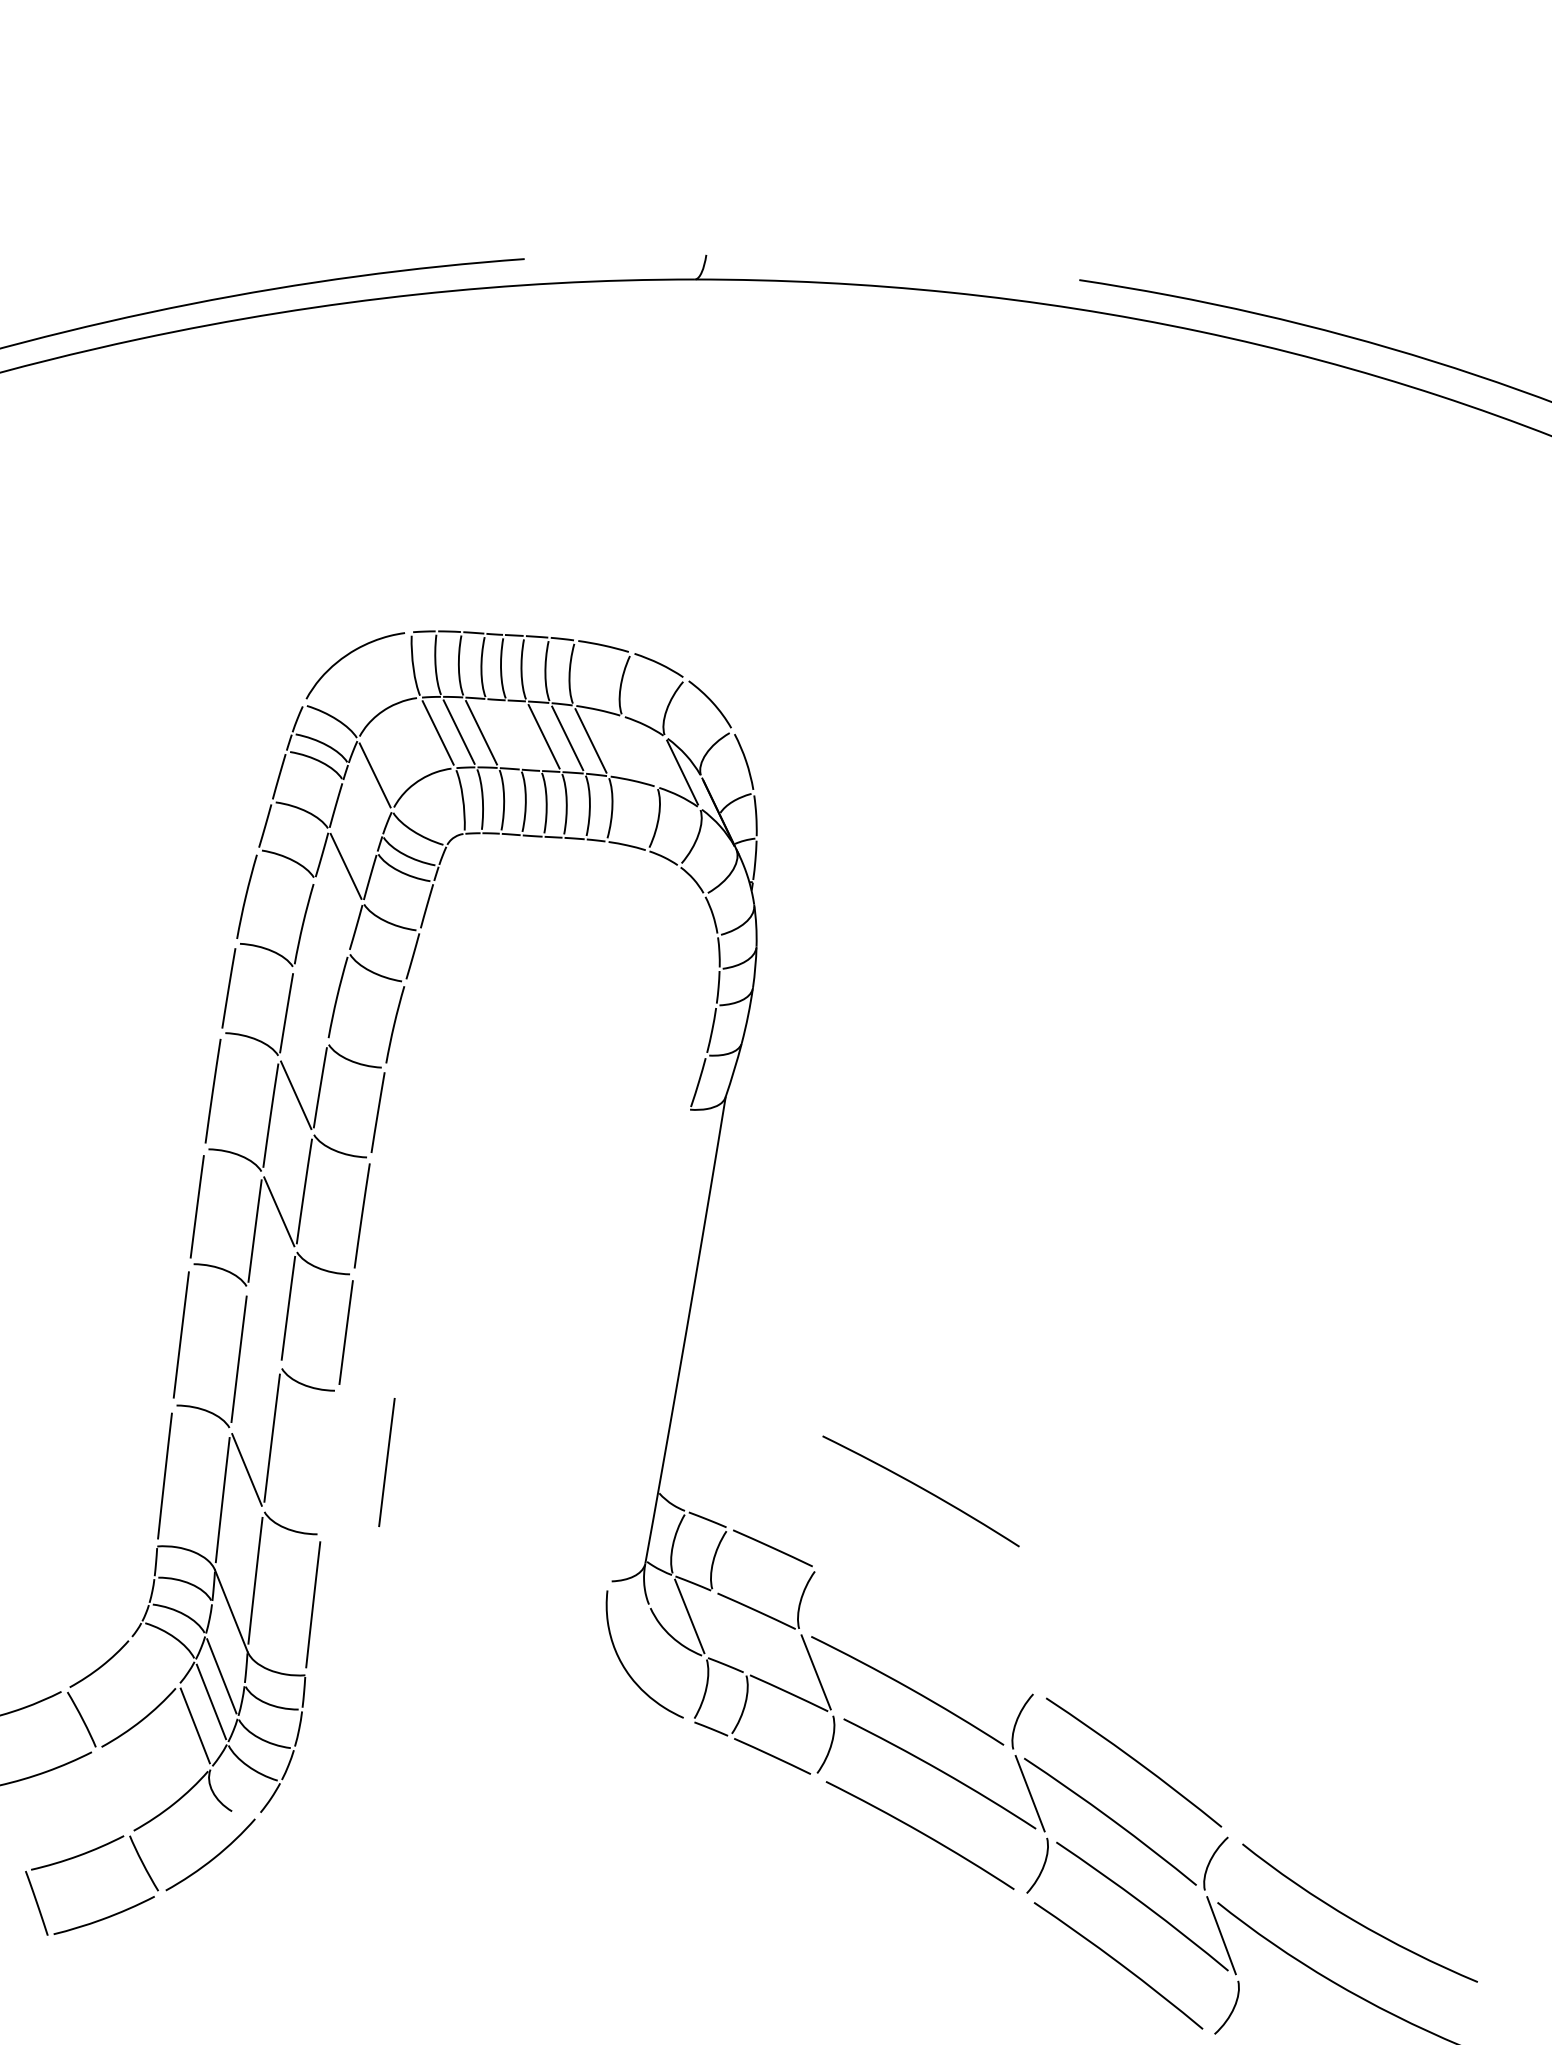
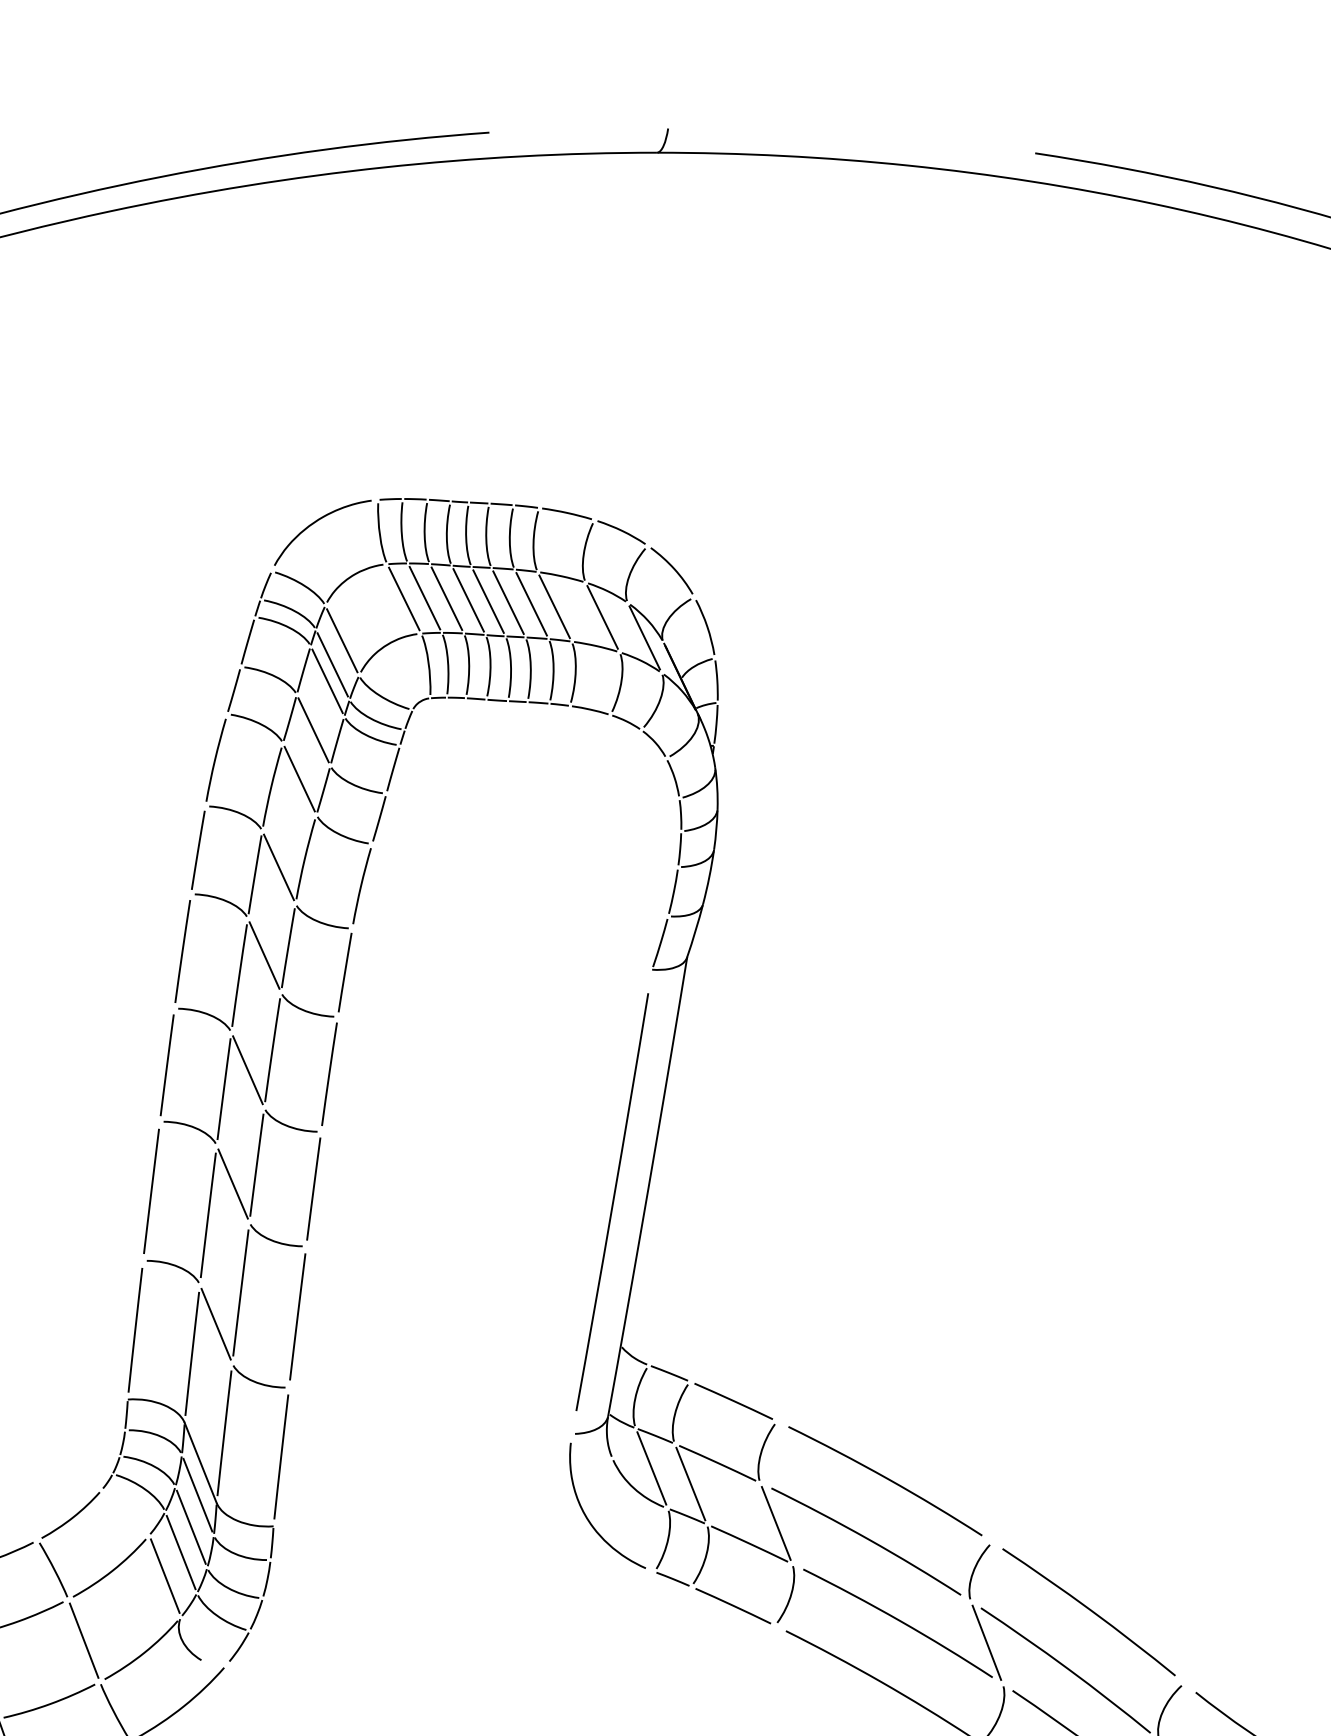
line: (503, 734) -> (468, 600), added
line: (523, 735) -> (488, 601), added
line: (639, 751) -> (602, 617), added
line: (365, 799) -> (332, 664), added
line: (359, 816) -> (326, 681), added
line: (331, 915) -> (299, 778), added
line: (310, 1005) -> (278, 867), added
line: (264, 1327) -> (233, 1184), added
curve: (649, 1345) -> (612, 1201), added
line: (386, 1462) -> (297, 1316), moved
curve: (922, 1489) -> (886, 1479), moved
line: (729, 1632) -> (690, 1484), added
line: (228, 1643) -> (197, 1495), added
line: (112, 1791) -> (83, 1640), added

